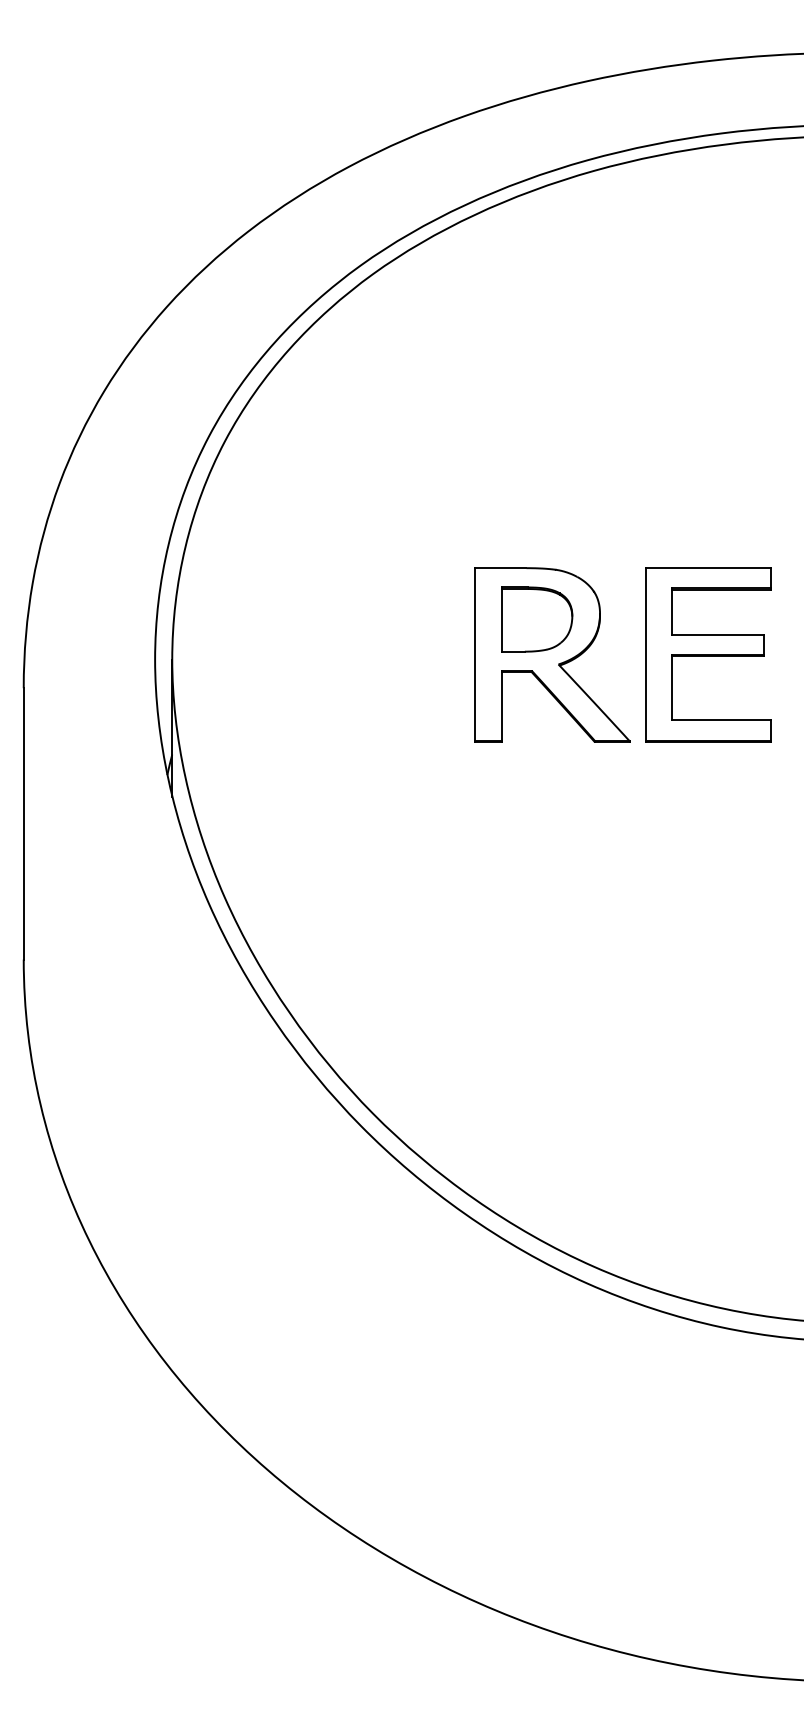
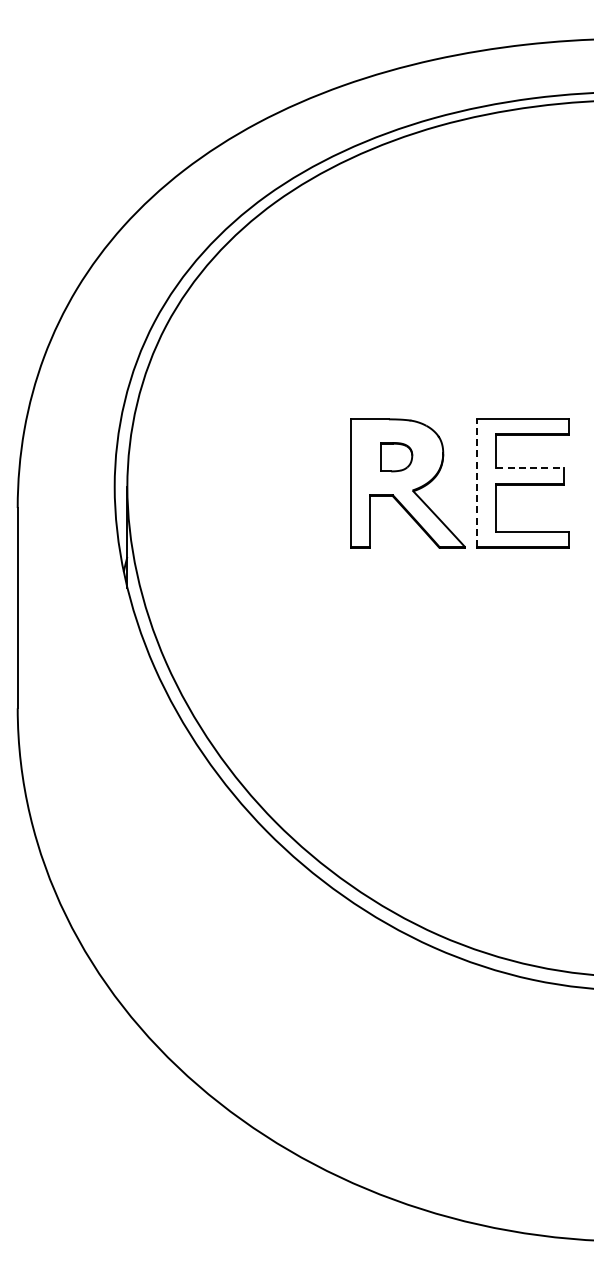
part: (536, 618) -> (396, 456), size x0.6
line: (718, 634) -> (530, 468), solid -> dashed
line: (645, 655) -> (476, 483), solid -> dashed

